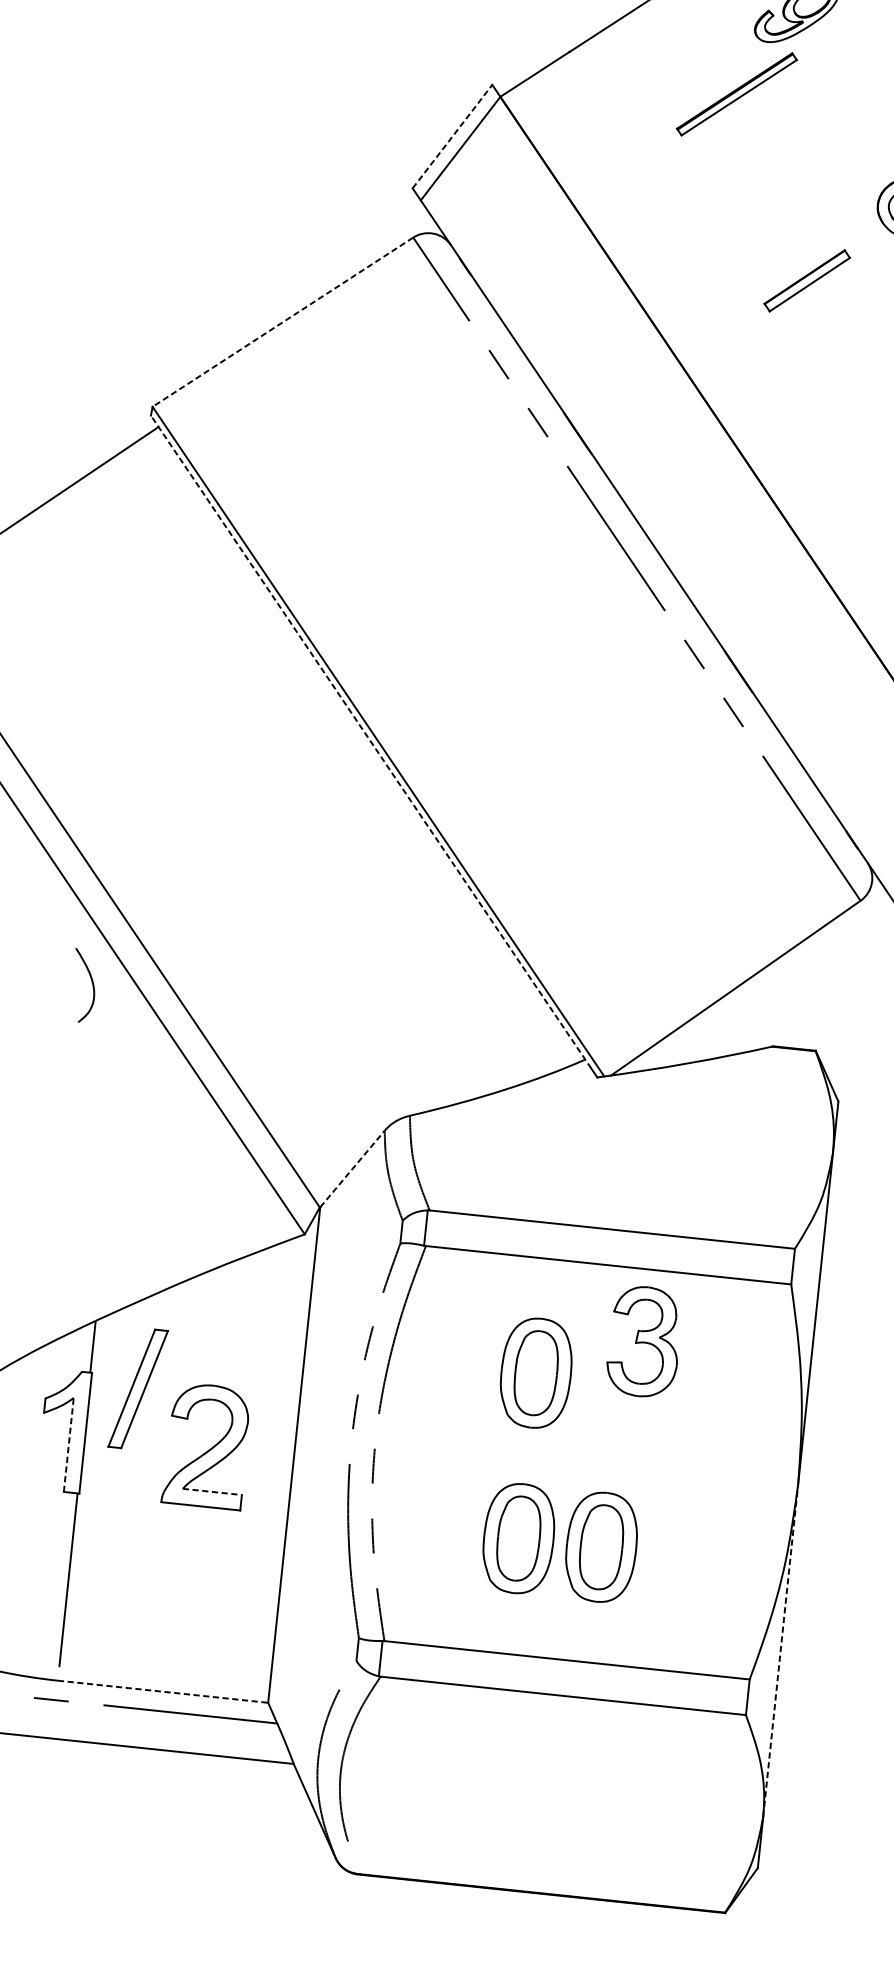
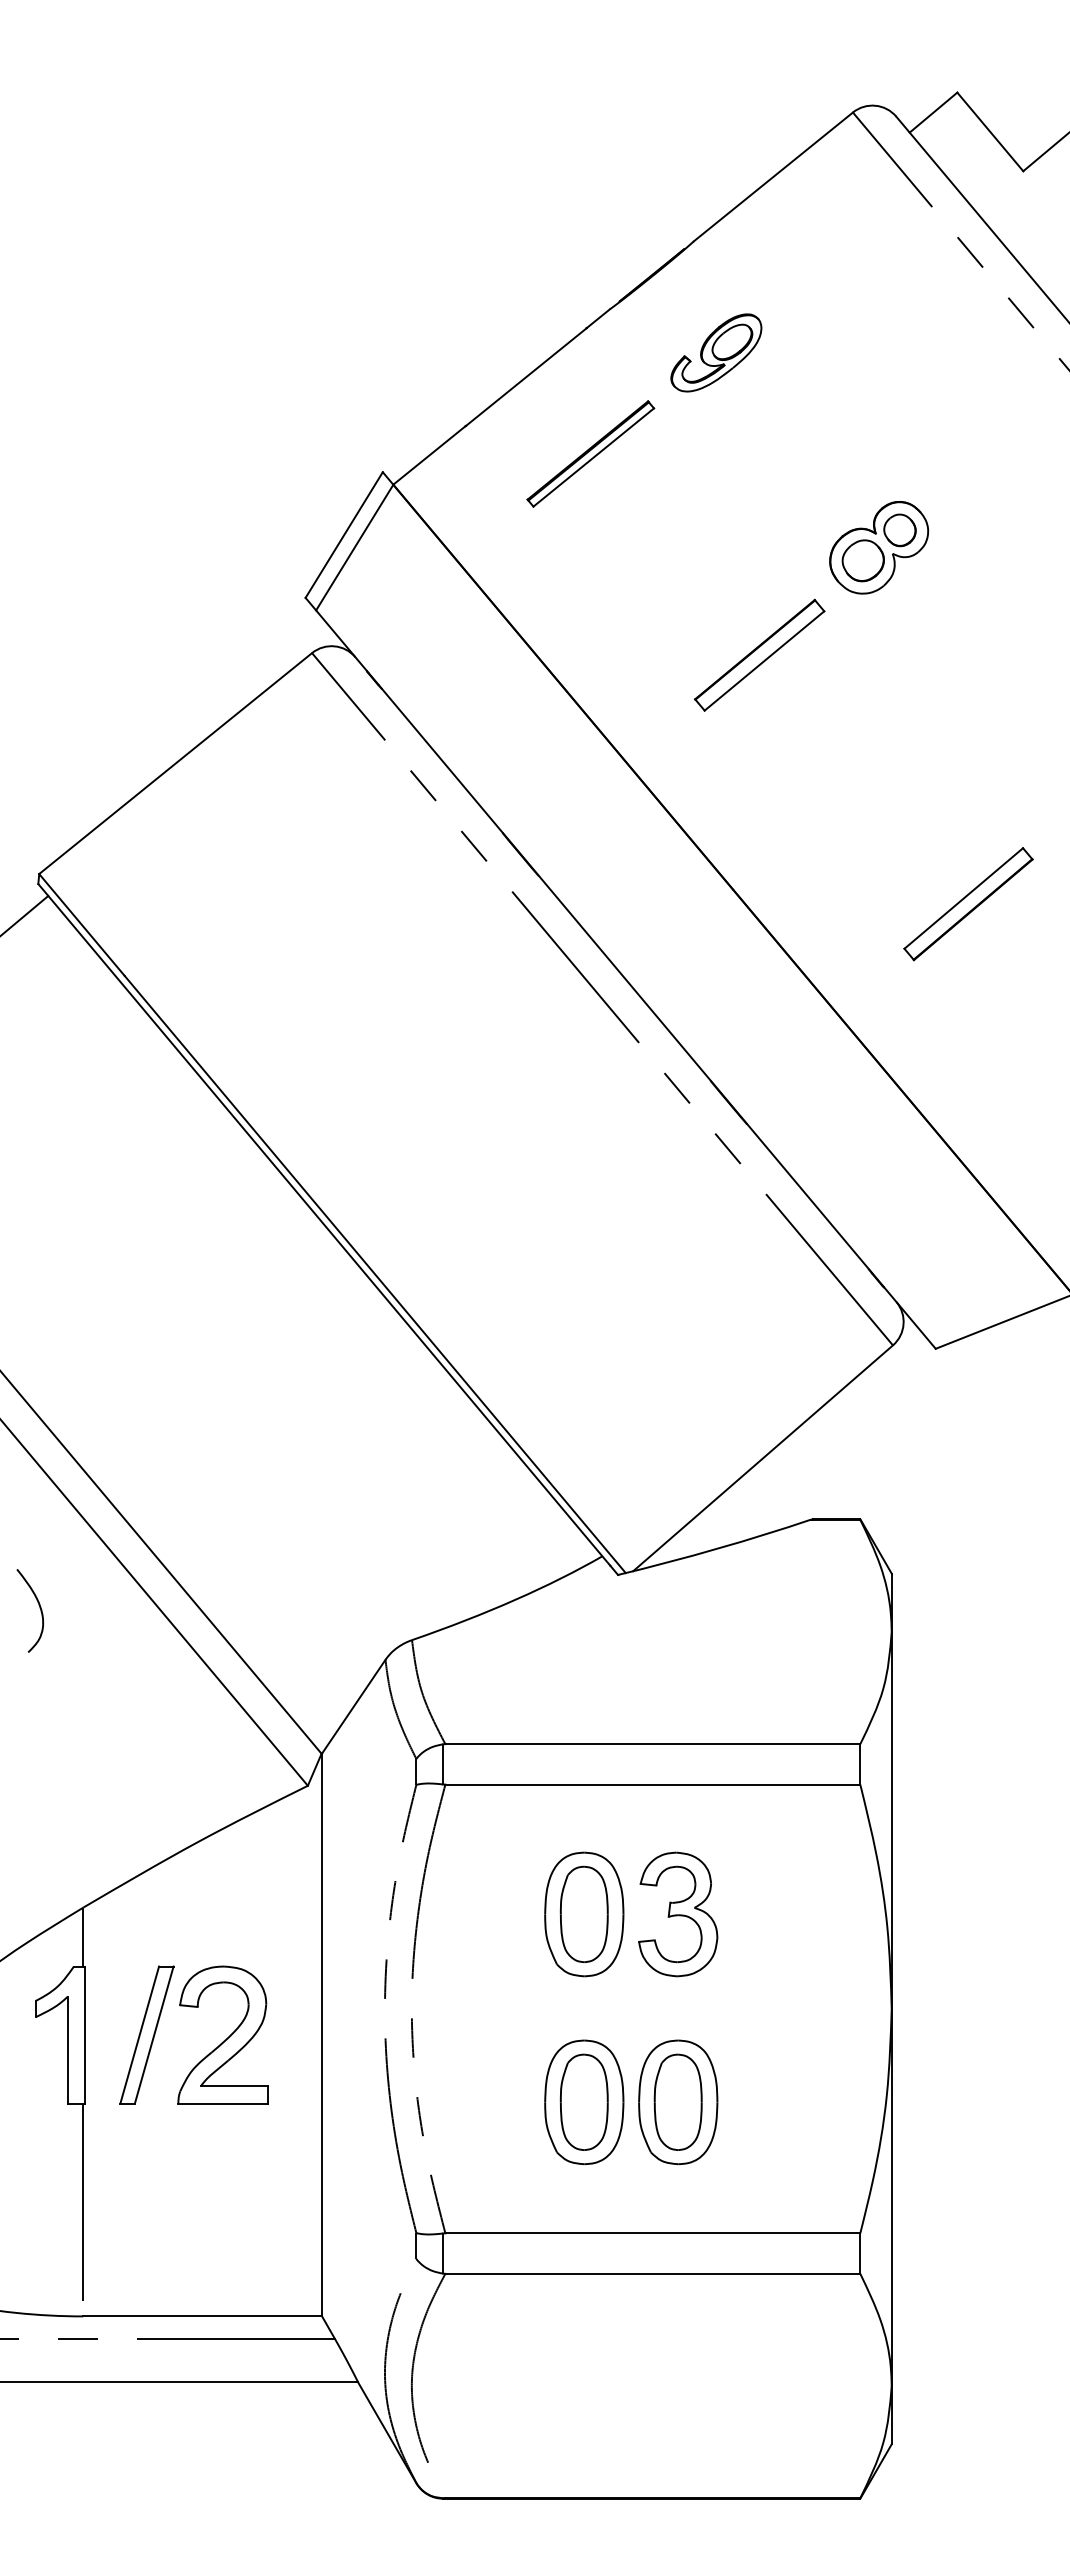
part: (736, 93) -> (590, 453), moved
line: (452, 137) -> (344, 535), dashed -> solid
part: (807, 280) -> (759, 654), size x1.43
line: (282, 322) -> (175, 763), dashed -> solid
line: (371, 741) -> (324, 1224), dashed -> solid
curve: (92, 984) -> (39, 1608), moved
line: (352, 1168) -> (353, 1706), dashed -> solid
part: (644, 1341) -> (678, 1914), moved
part: (137, 1388) -> (146, 2034), moved
line: (68, 1444) -> (67, 2049), dashed -> solid
line: (212, 1492) -> (234, 2086), dashed -> solid
line: (780, 1650) -> (891, 2197), dashed -> solid
line: (163, 1691) -> (203, 2316), dashed -> solid

